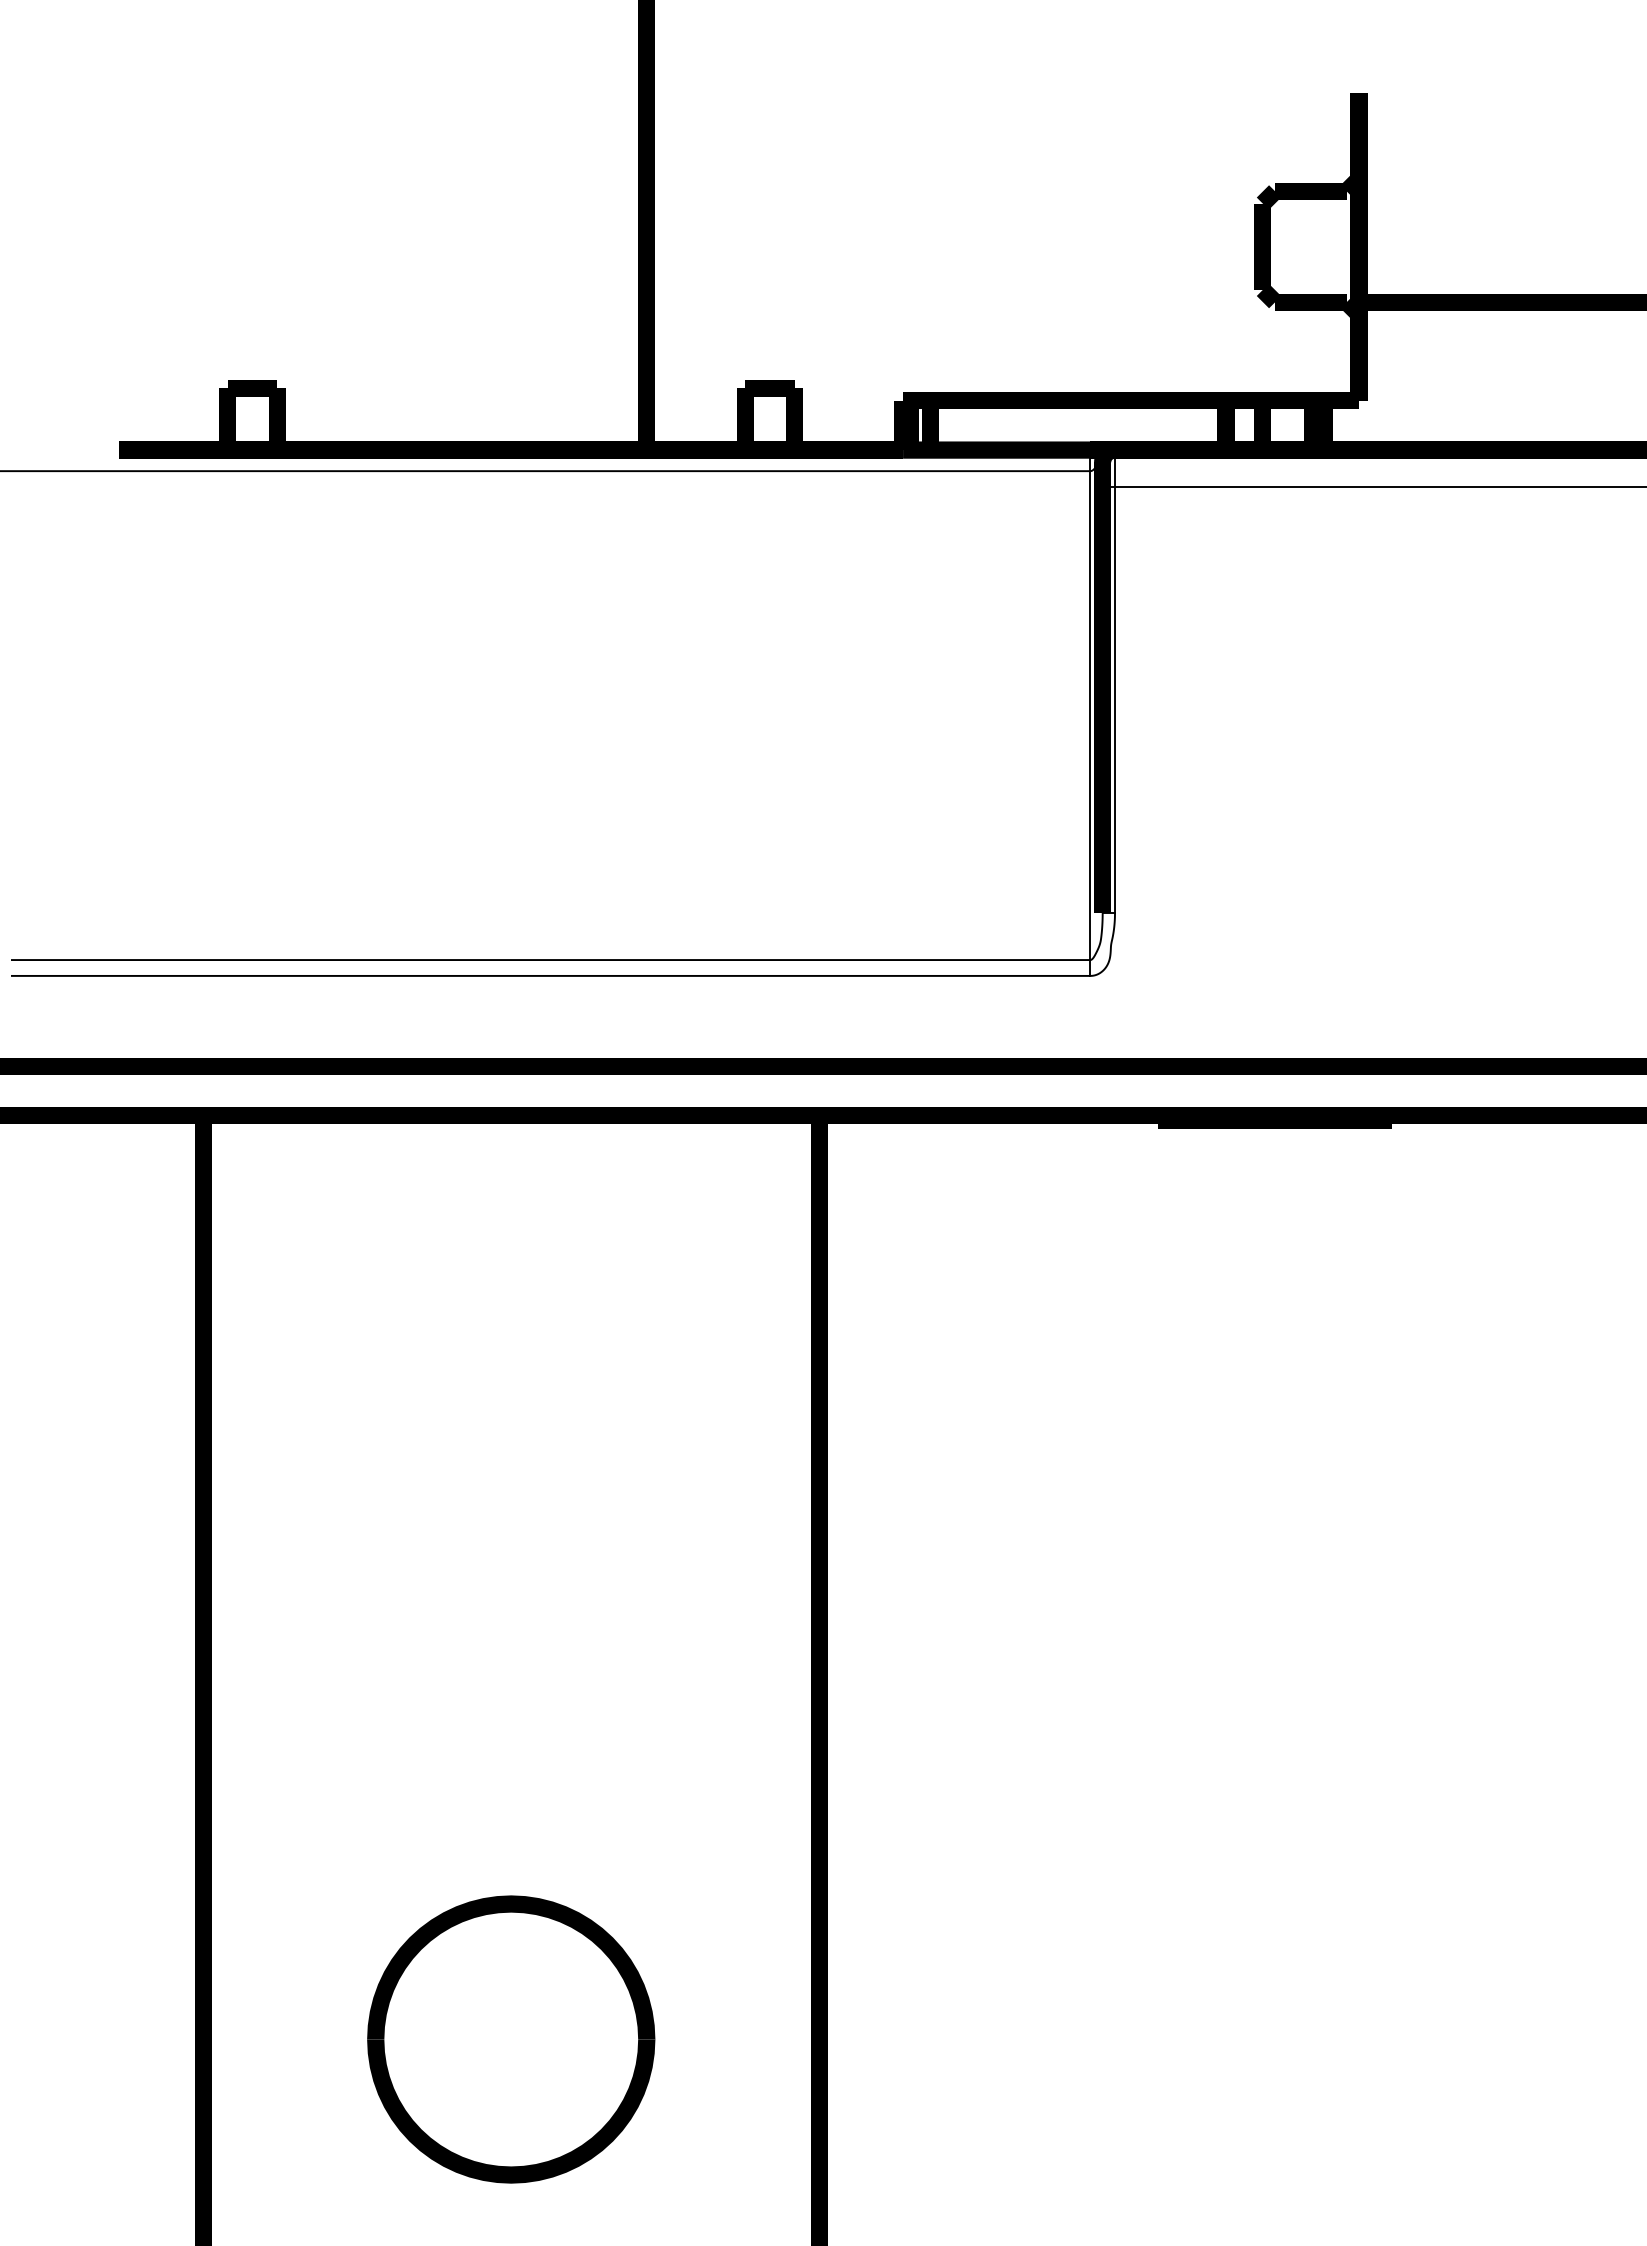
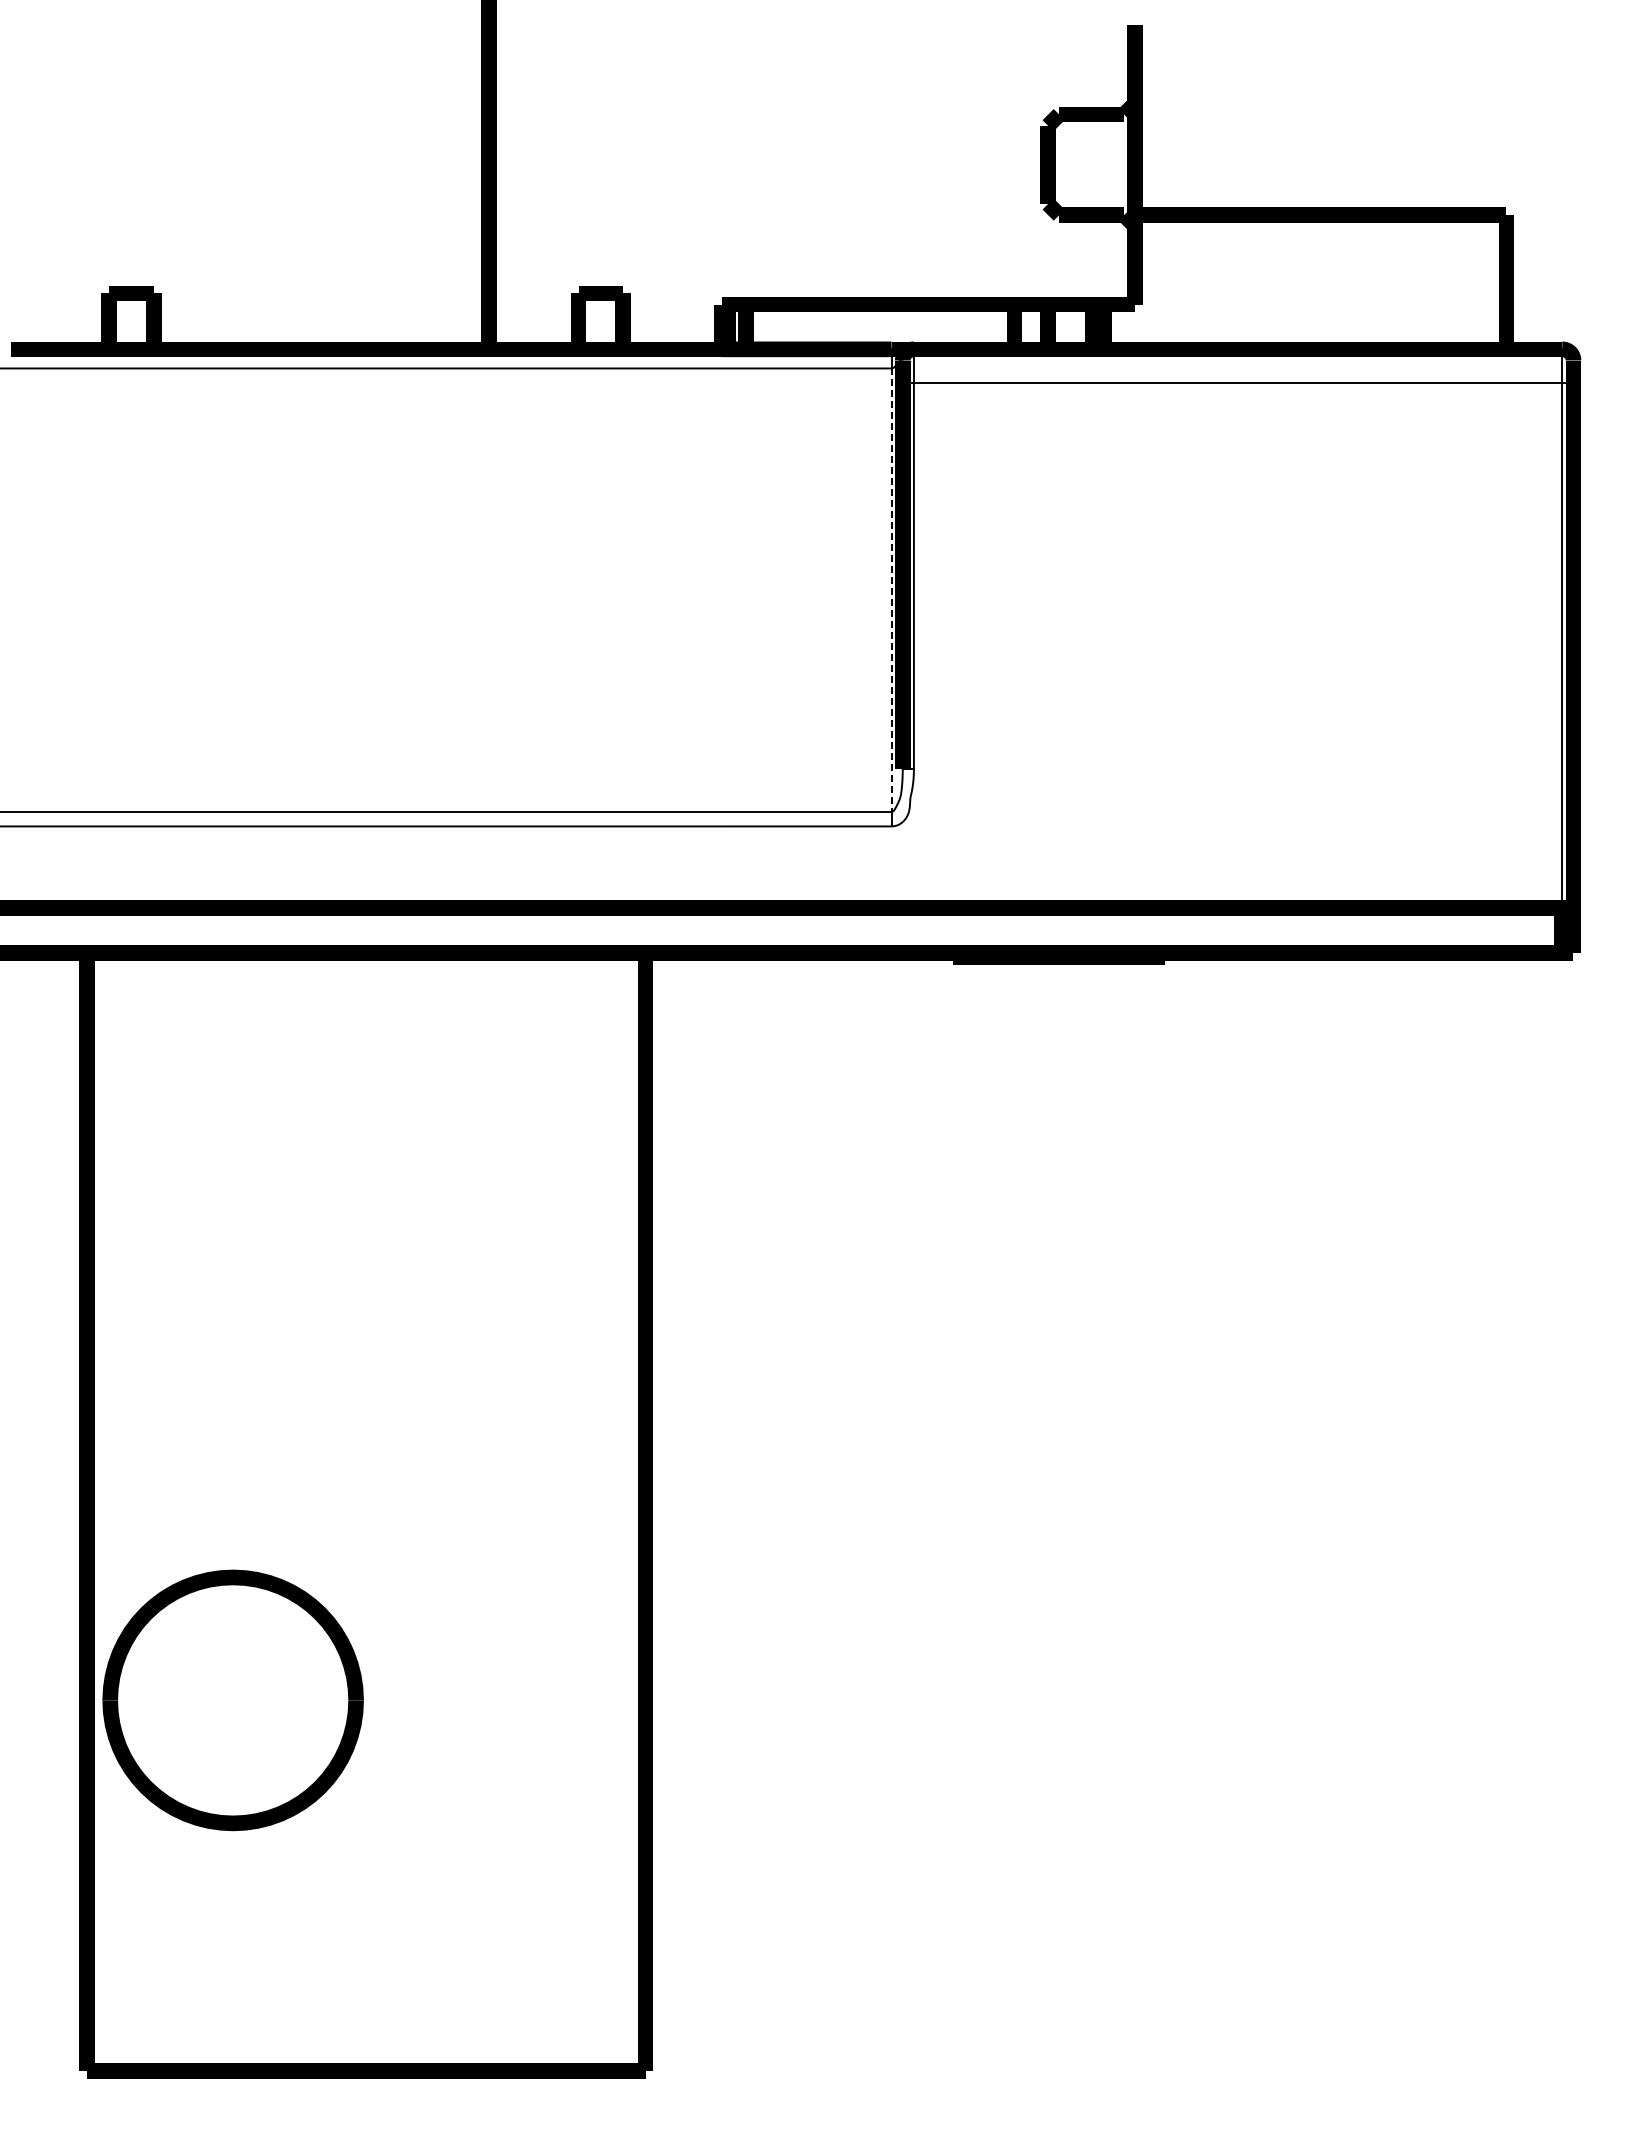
line: (1090, 715) -> (891, 590), solid -> dashed
part: (510, 2039) -> (232, 1700), moved

